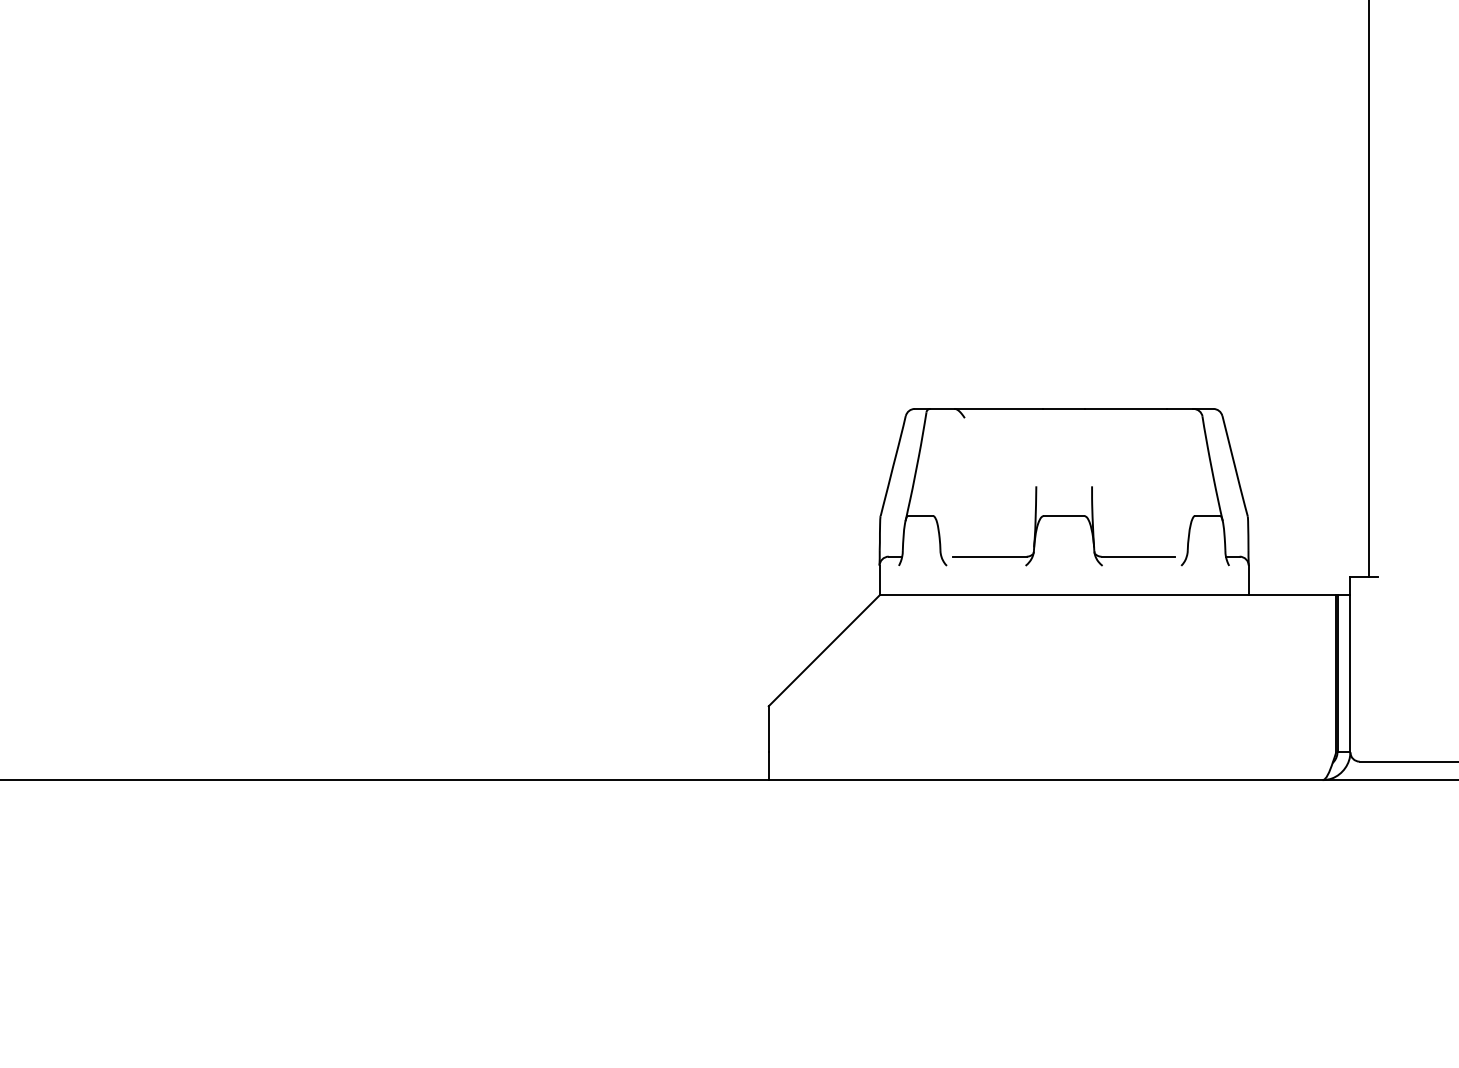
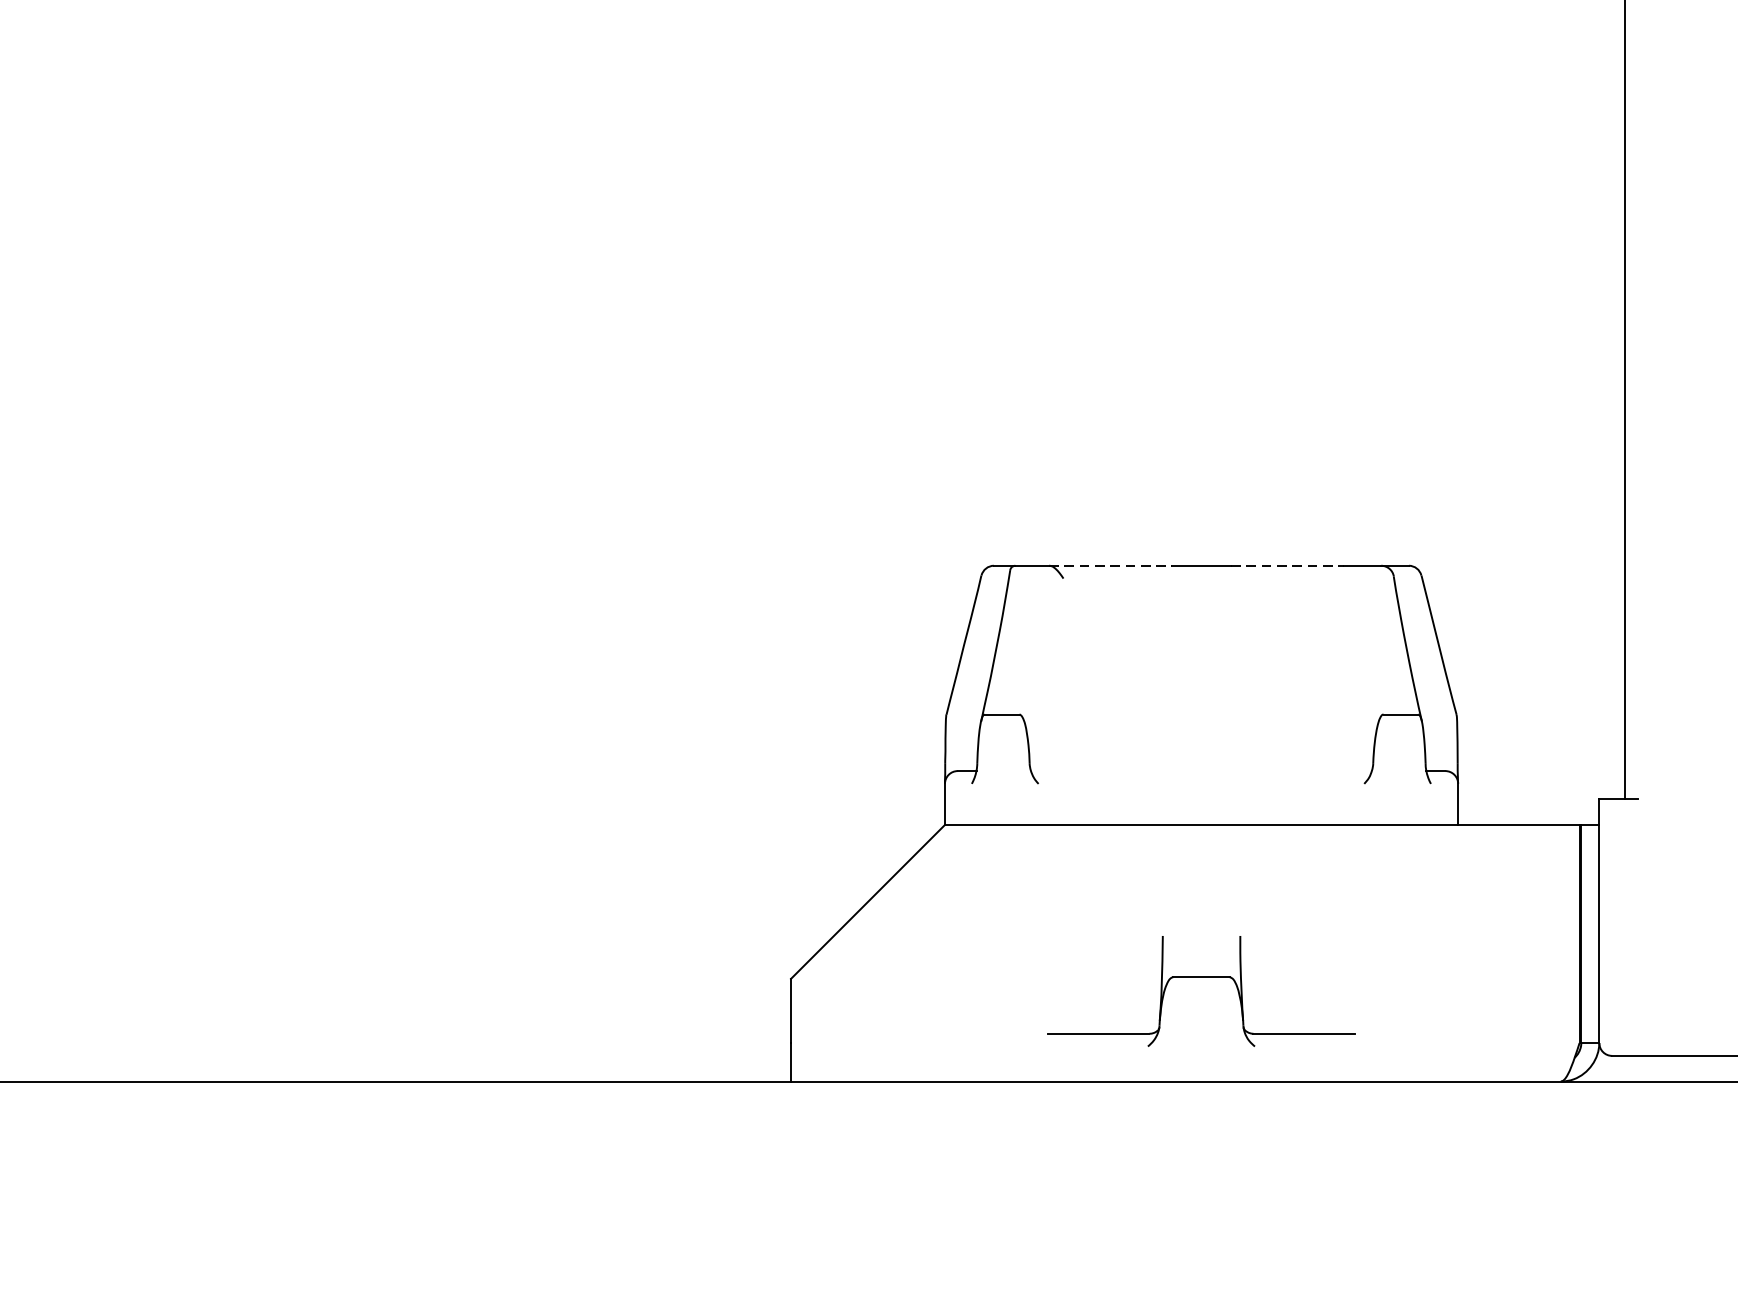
line: (999, 408) -> (1111, 565), solid -> dashed
line: (1126, 408) -> (1288, 565), solid -> dashed
part: (1063, 516) -> (1200, 977), moved

